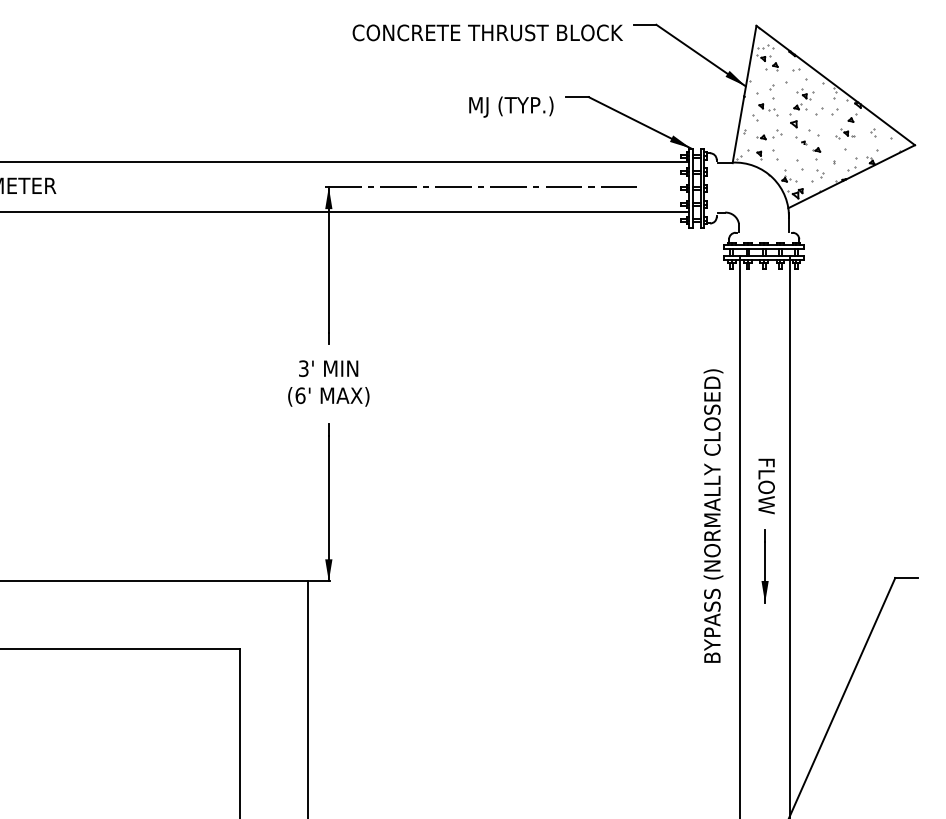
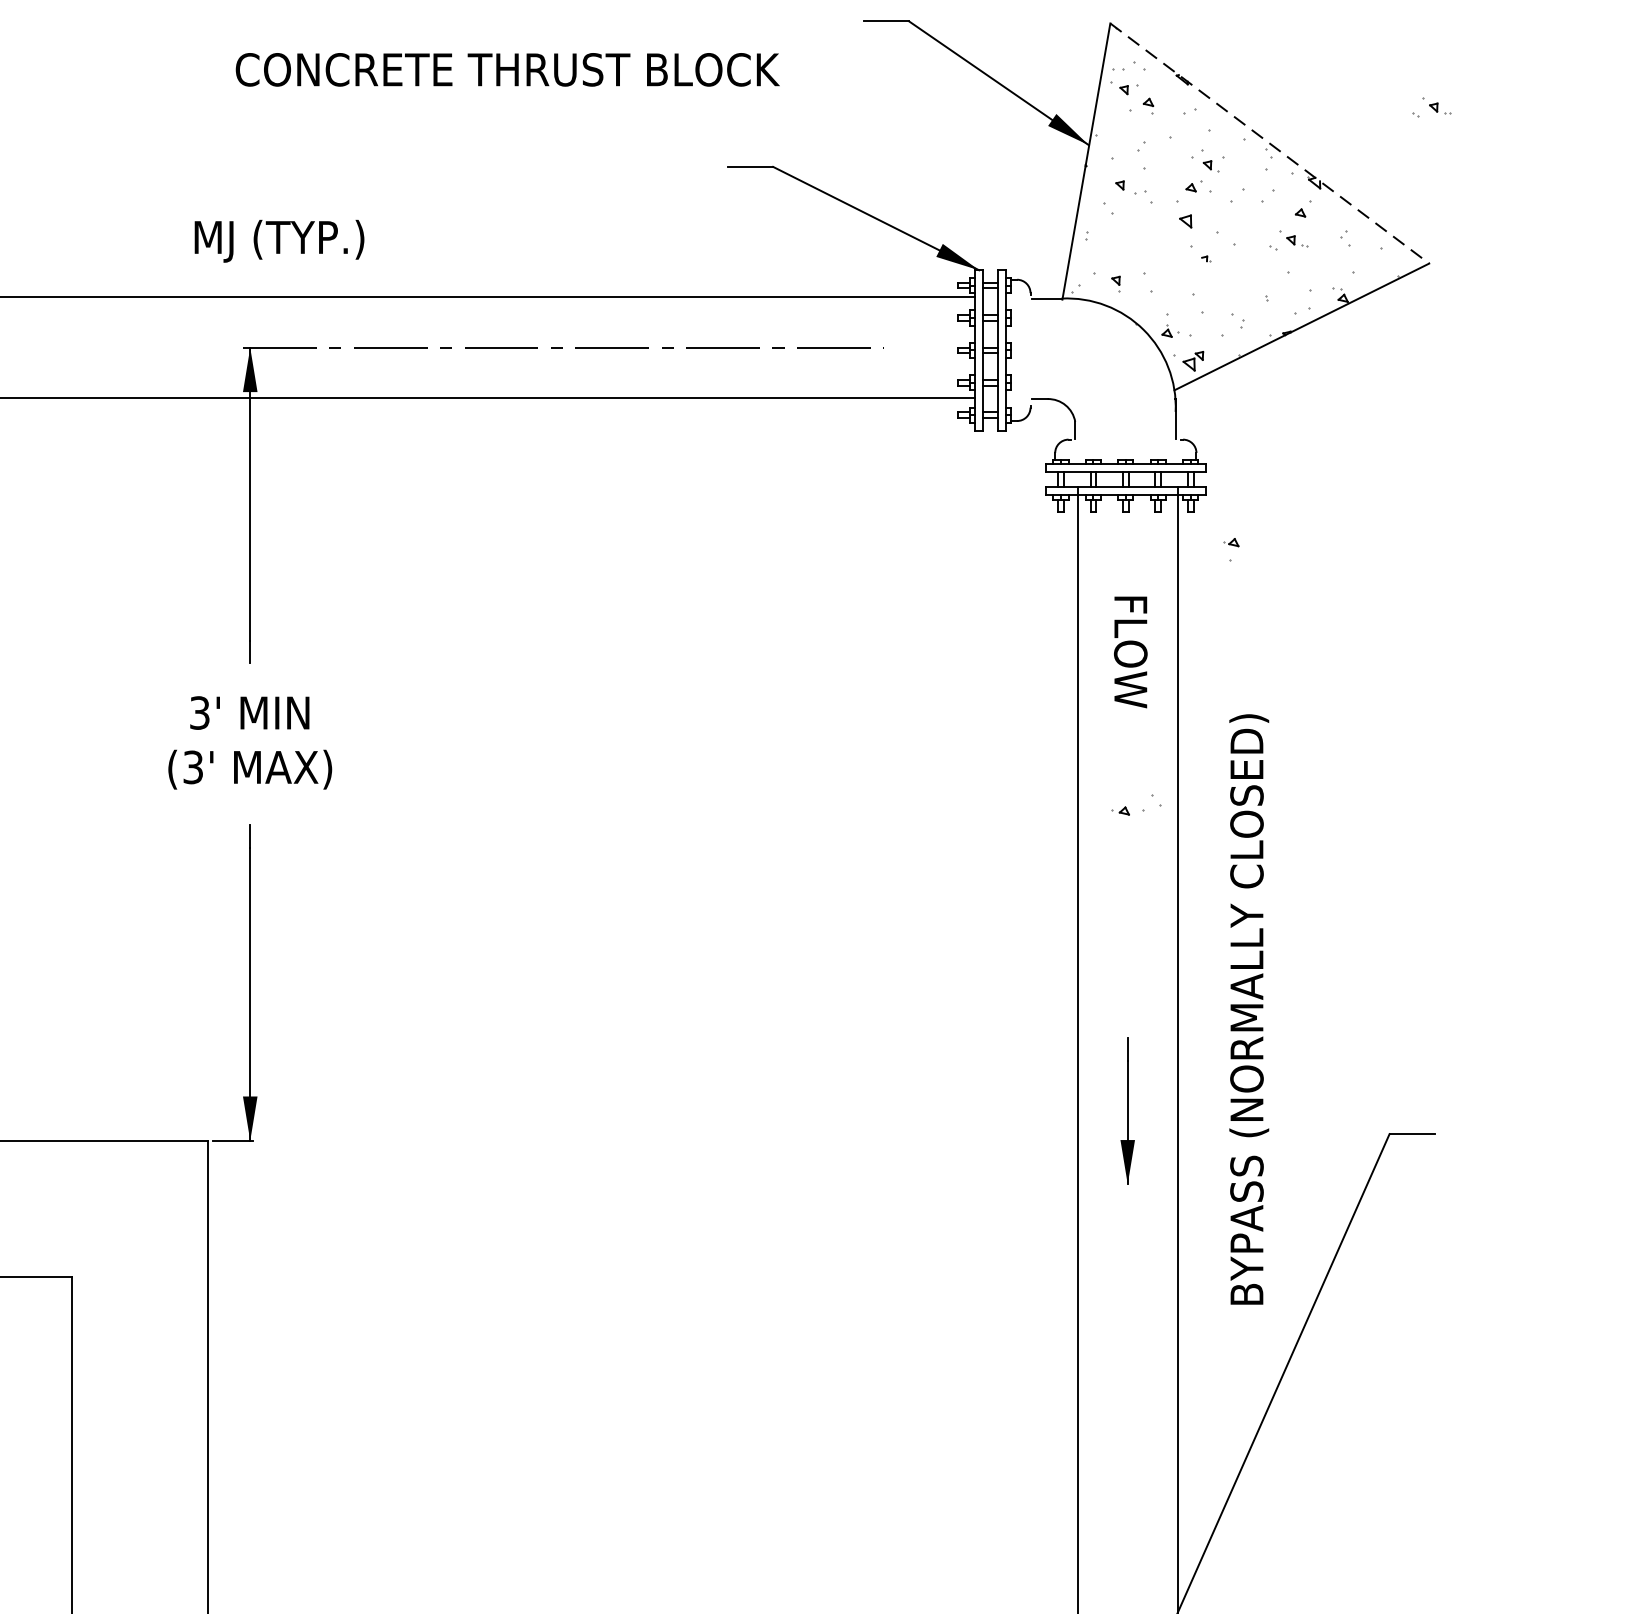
text: (487, 32) -> (507, 69), moved
part: (916, 67) -> (1432, 107), added
line: (836, 85) -> (1271, 143), solid -> dashed
text: (511, 106) -> (279, 239), moved
part: (769, 134) -> (1136, 805), moved
part: (816, 153) -> (1231, 549), moved
text: (300, 395) -> (193, 766), (6' -> (3'
text: (766, 486) -> (1130, 652), moved
text: (713, 515) -> (1249, 1008), moved

